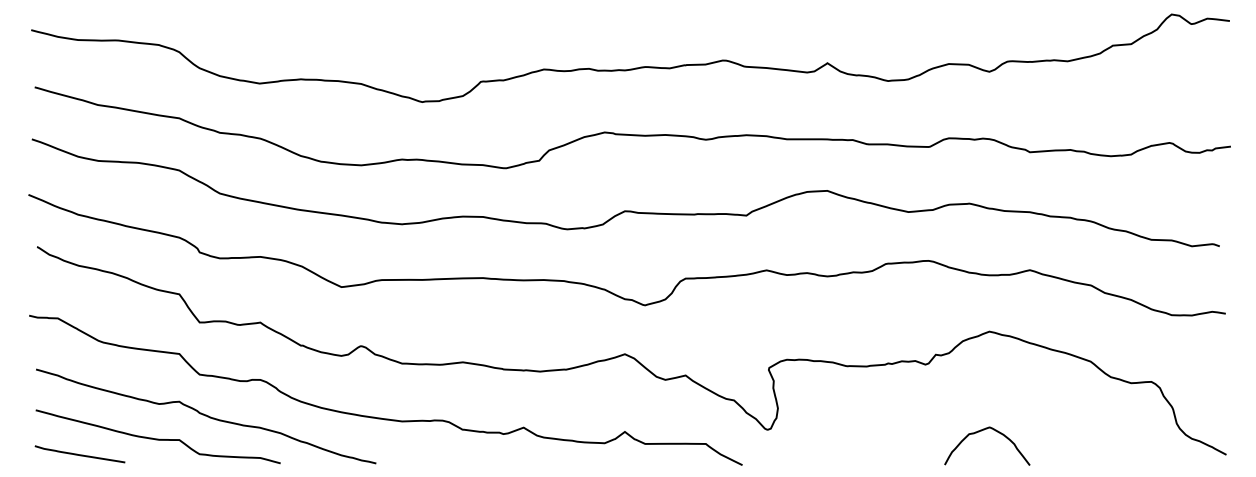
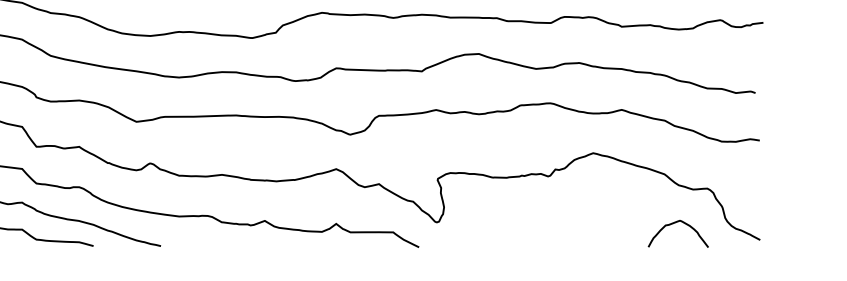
curve: (981, 431) -> (674, 223), moved

